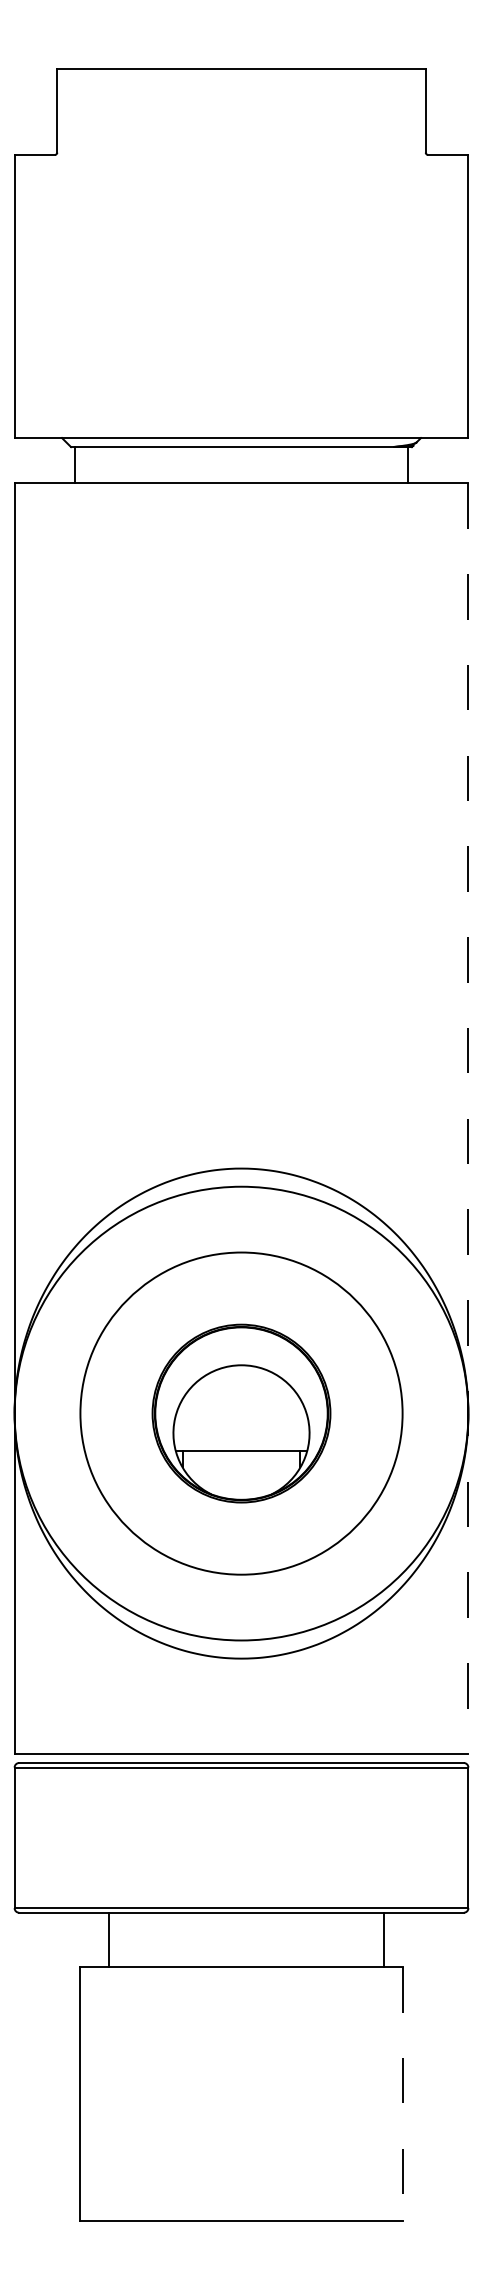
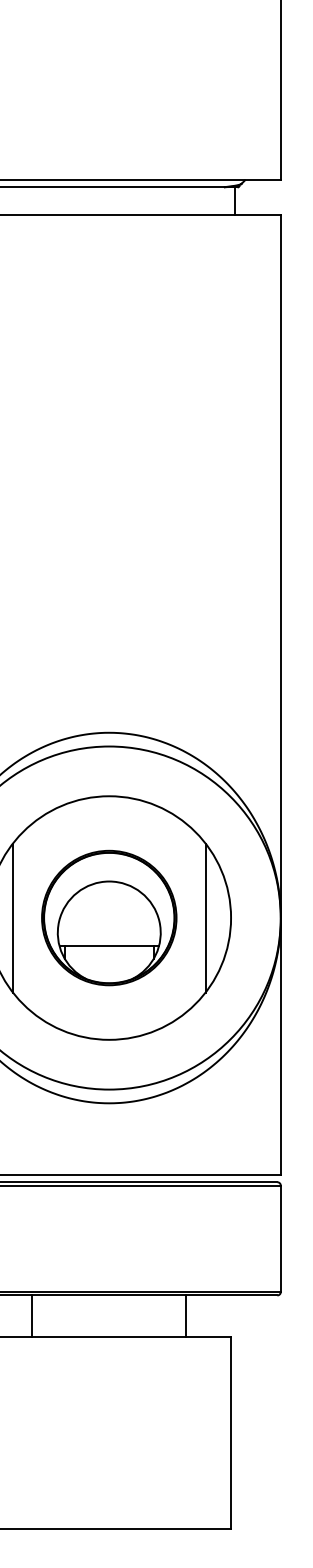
line: (468, 1119) -> (280, 695), dashed -> solid
line: (114, 1413) -> (13, 917), added
line: (369, 1413) -> (206, 917), added
line: (109, 1939) -> (32, 1315), moved
line: (383, 1939) -> (186, 1315), moved
line: (402, 2094) -> (231, 1432), dashed -> solid

